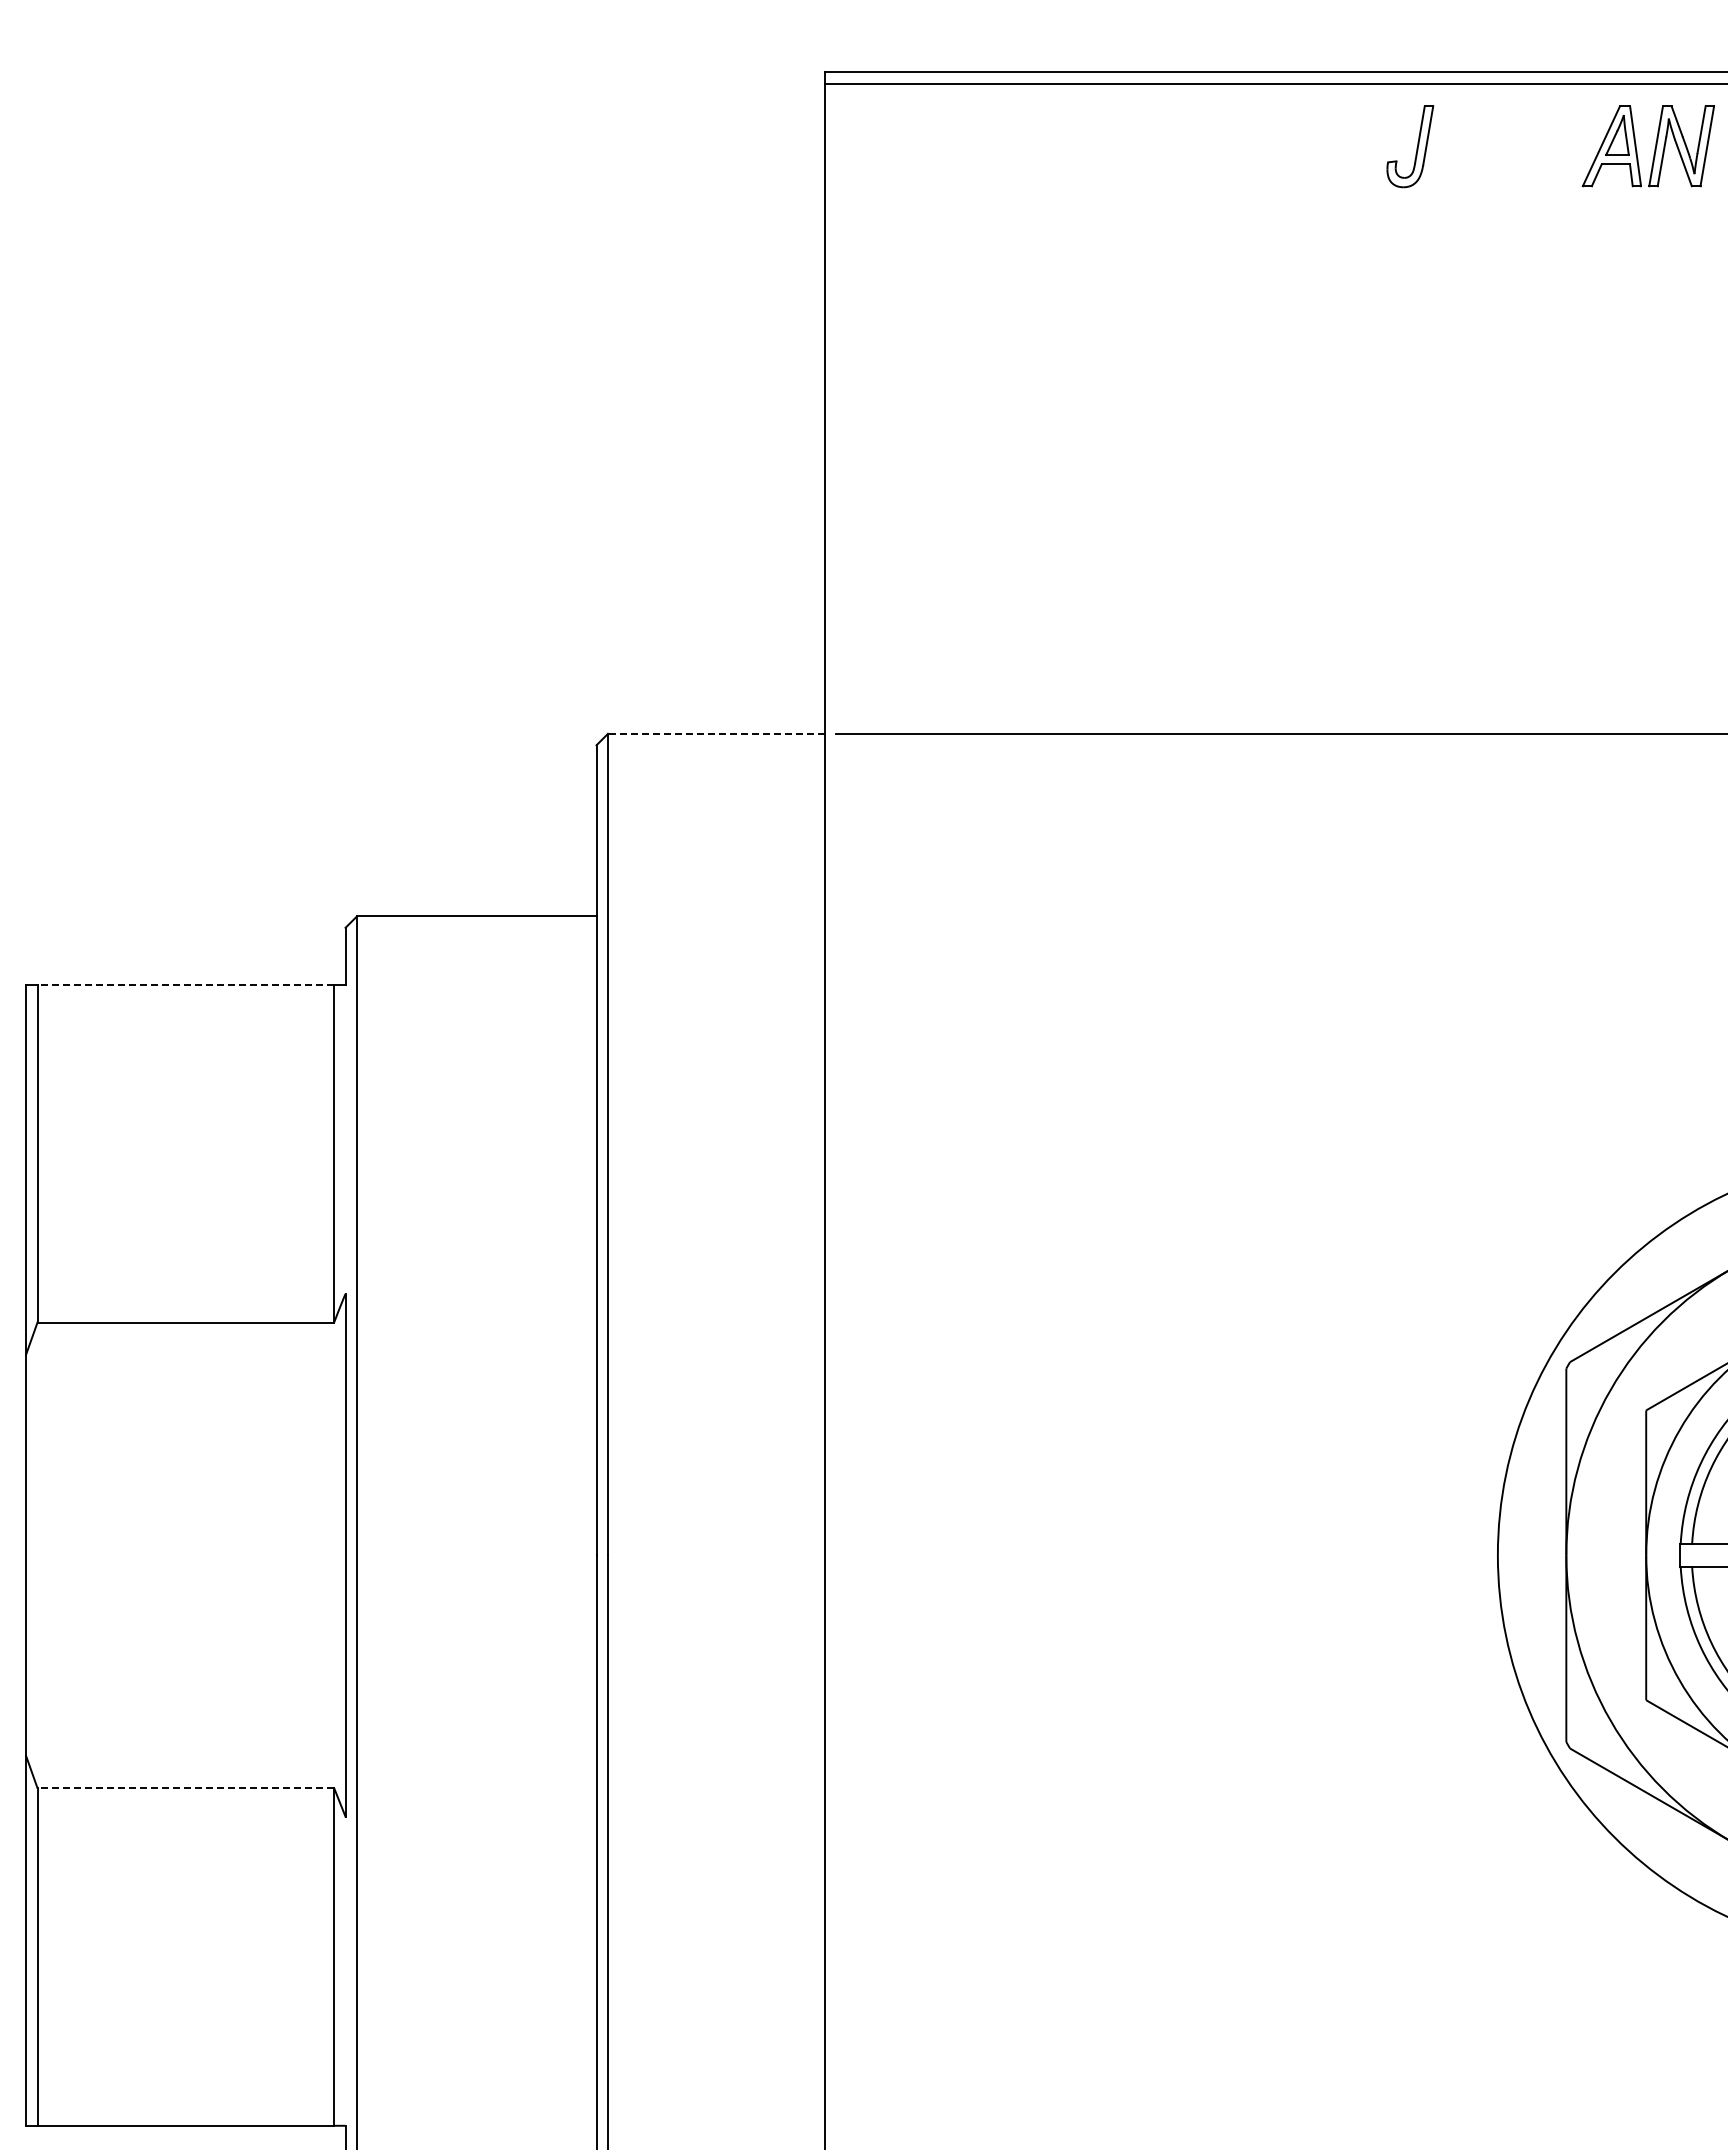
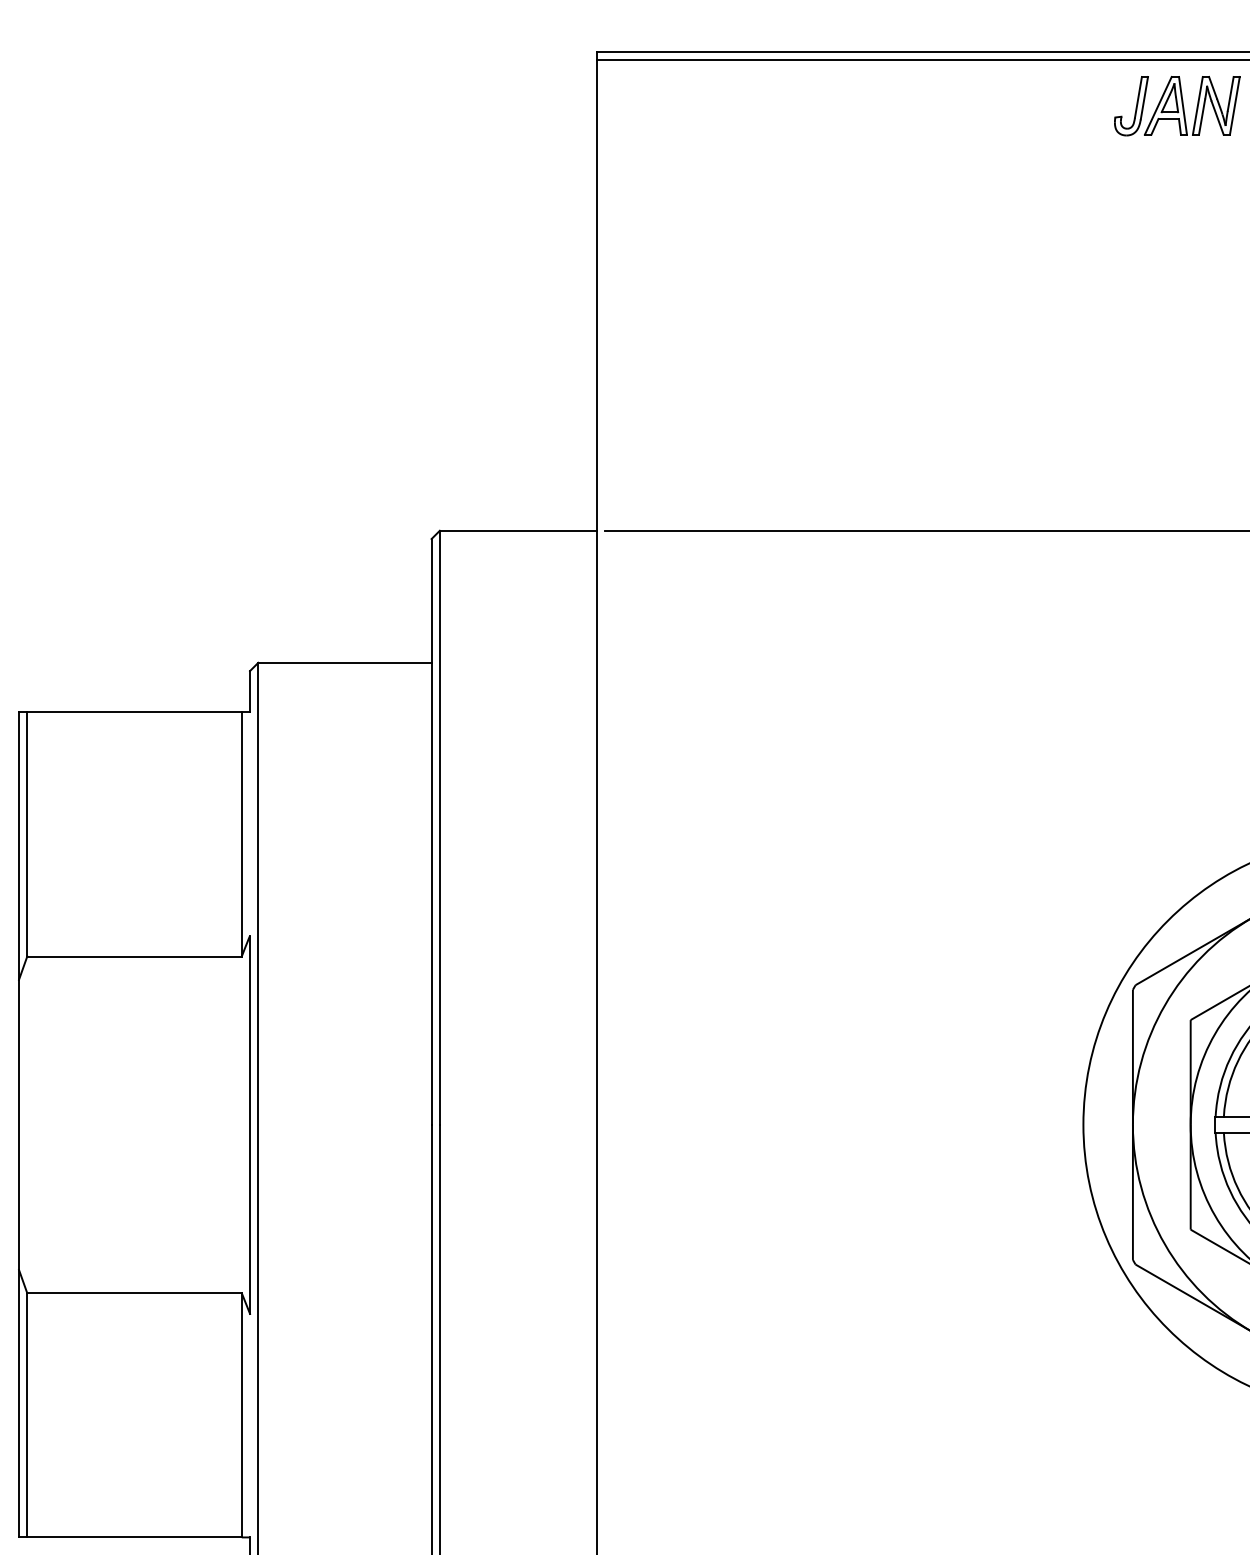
part: (1416, 147) -> (1135, 106), moved
line: (715, 733) -> (517, 530), dashed -> solid
line: (185, 984) -> (134, 712), dashed -> solid
line: (185, 1788) -> (134, 1293), dashed -> solid

